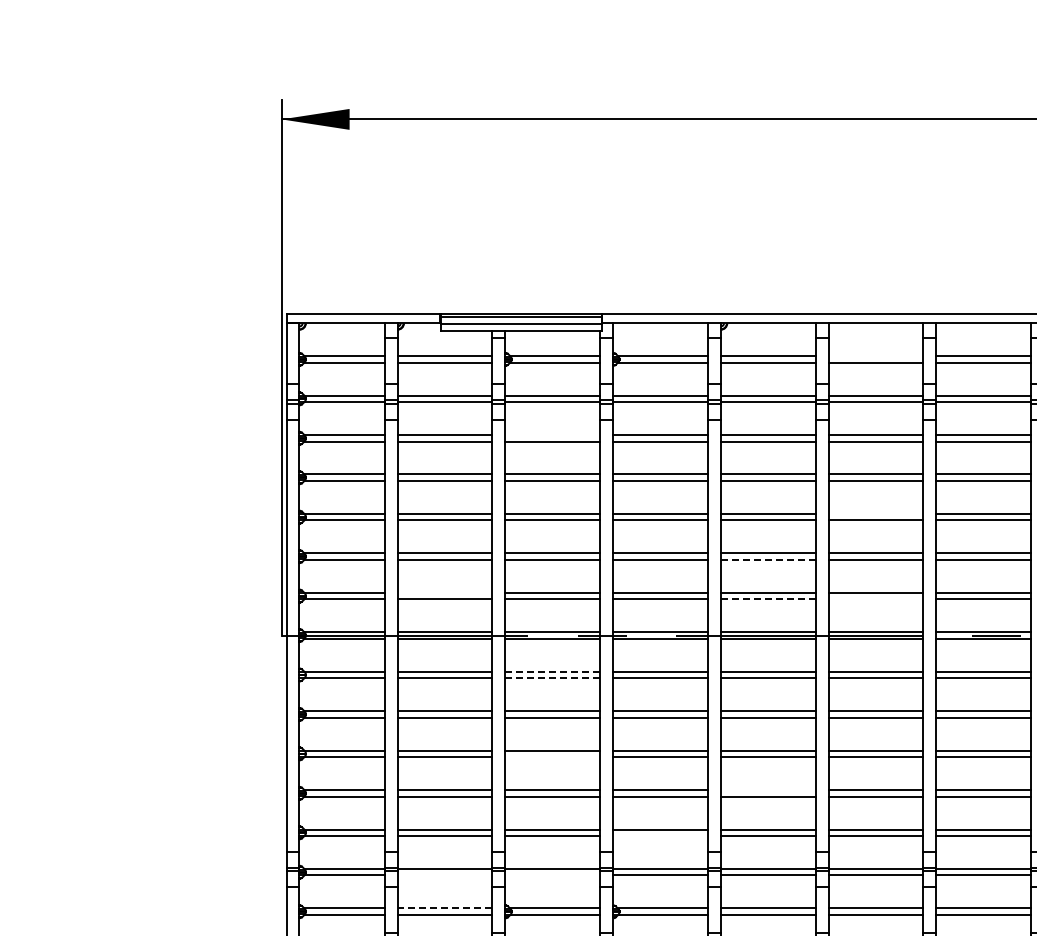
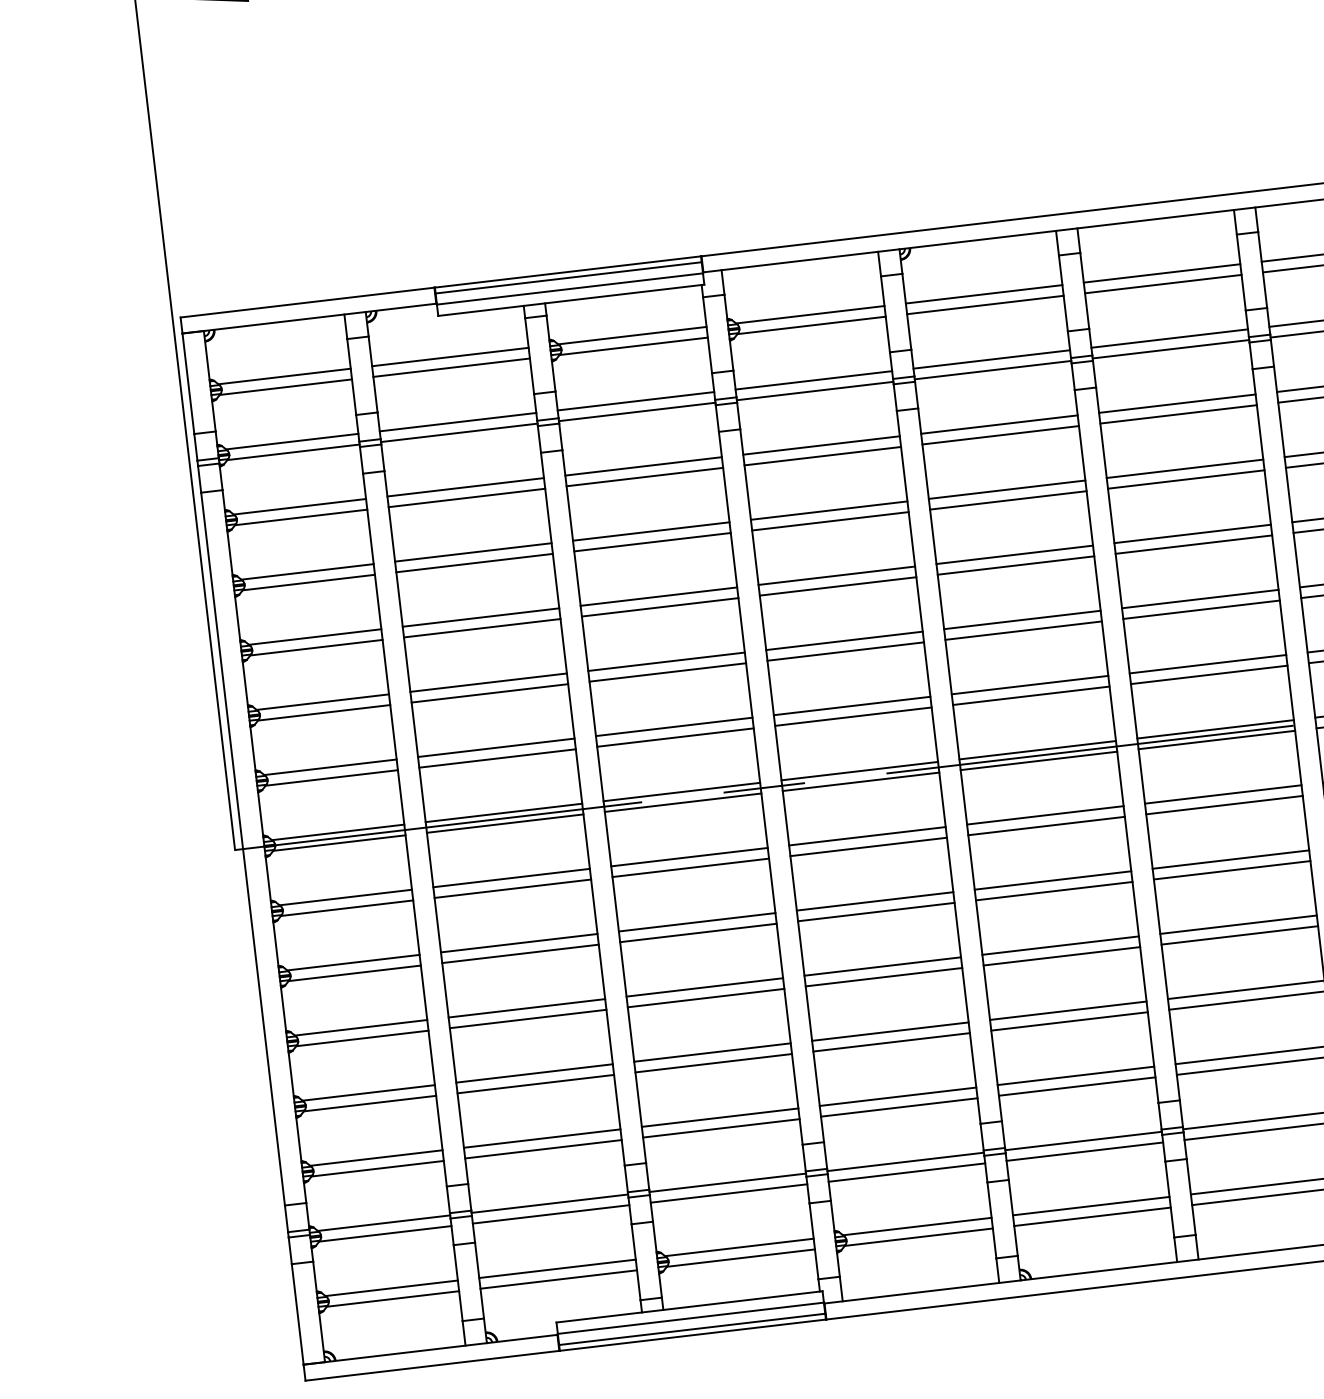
line: (875, 356) -> (1161, 274), added
line: (552, 435) -> (643, 467), added
line: (875, 513) -> (1191, 533), added
line: (767, 559) -> (1022, 630), dashed -> solid
line: (444, 592) -> (495, 747), added
line: (767, 599) -> (1030, 696), dashed -> solid
line: (875, 599) -> (1208, 675), added
line: (552, 671) -> (689, 856), dashed -> solid
line: (552, 678) -> (690, 868), dashed -> solid
line: (552, 757) -> (705, 998), added
line: (767, 790) -> (1067, 1011), added
line: (660, 836) -> (899, 1108), added
line: (444, 875) -> (550, 1214), added
line: (552, 875) -> (728, 1193), added
line: (444, 908) -> (556, 1268), dashed -> solid

